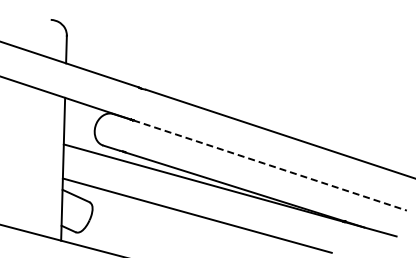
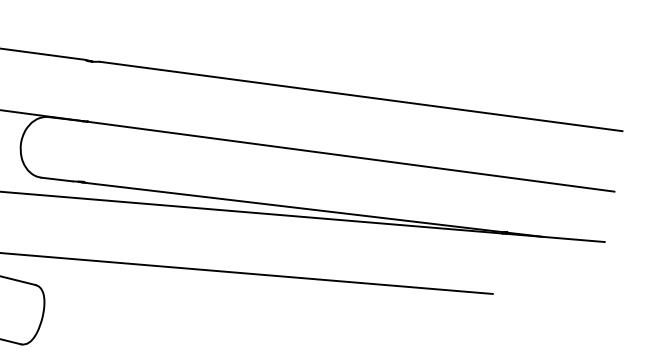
line: (270, 165) -> (351, 156), dashed -> solid

